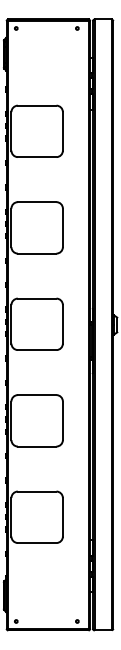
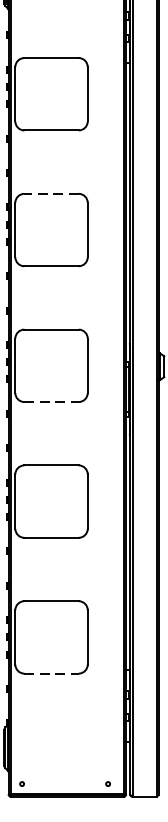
line: (36, 202) -> (50, 194), solid -> dashed
line: (37, 350) -> (51, 402), solid -> dashed
line: (37, 543) -> (51, 674), solid -> dashed

